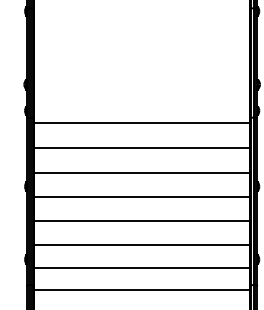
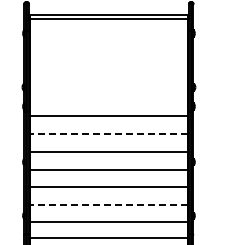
line: (141, 147) -> (108, 133), solid -> dashed
line: (141, 244) -> (108, 204), solid -> dashed

